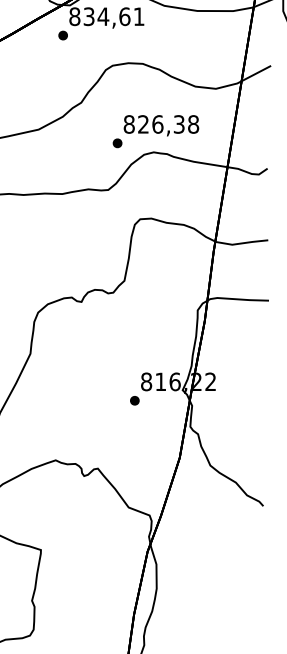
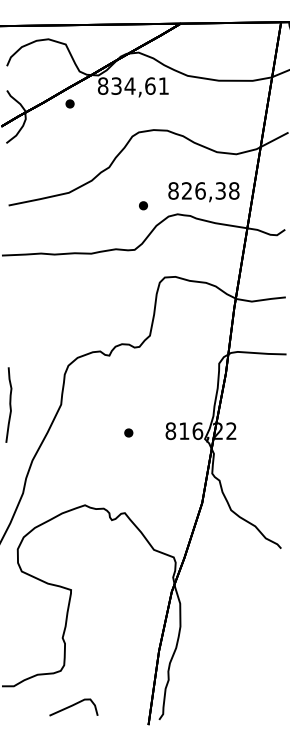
part: (62, 35) -> (69, 103), moved
text: (160, 126) -> (203, 192), moved
part: (134, 400) -> (128, 432), moved

